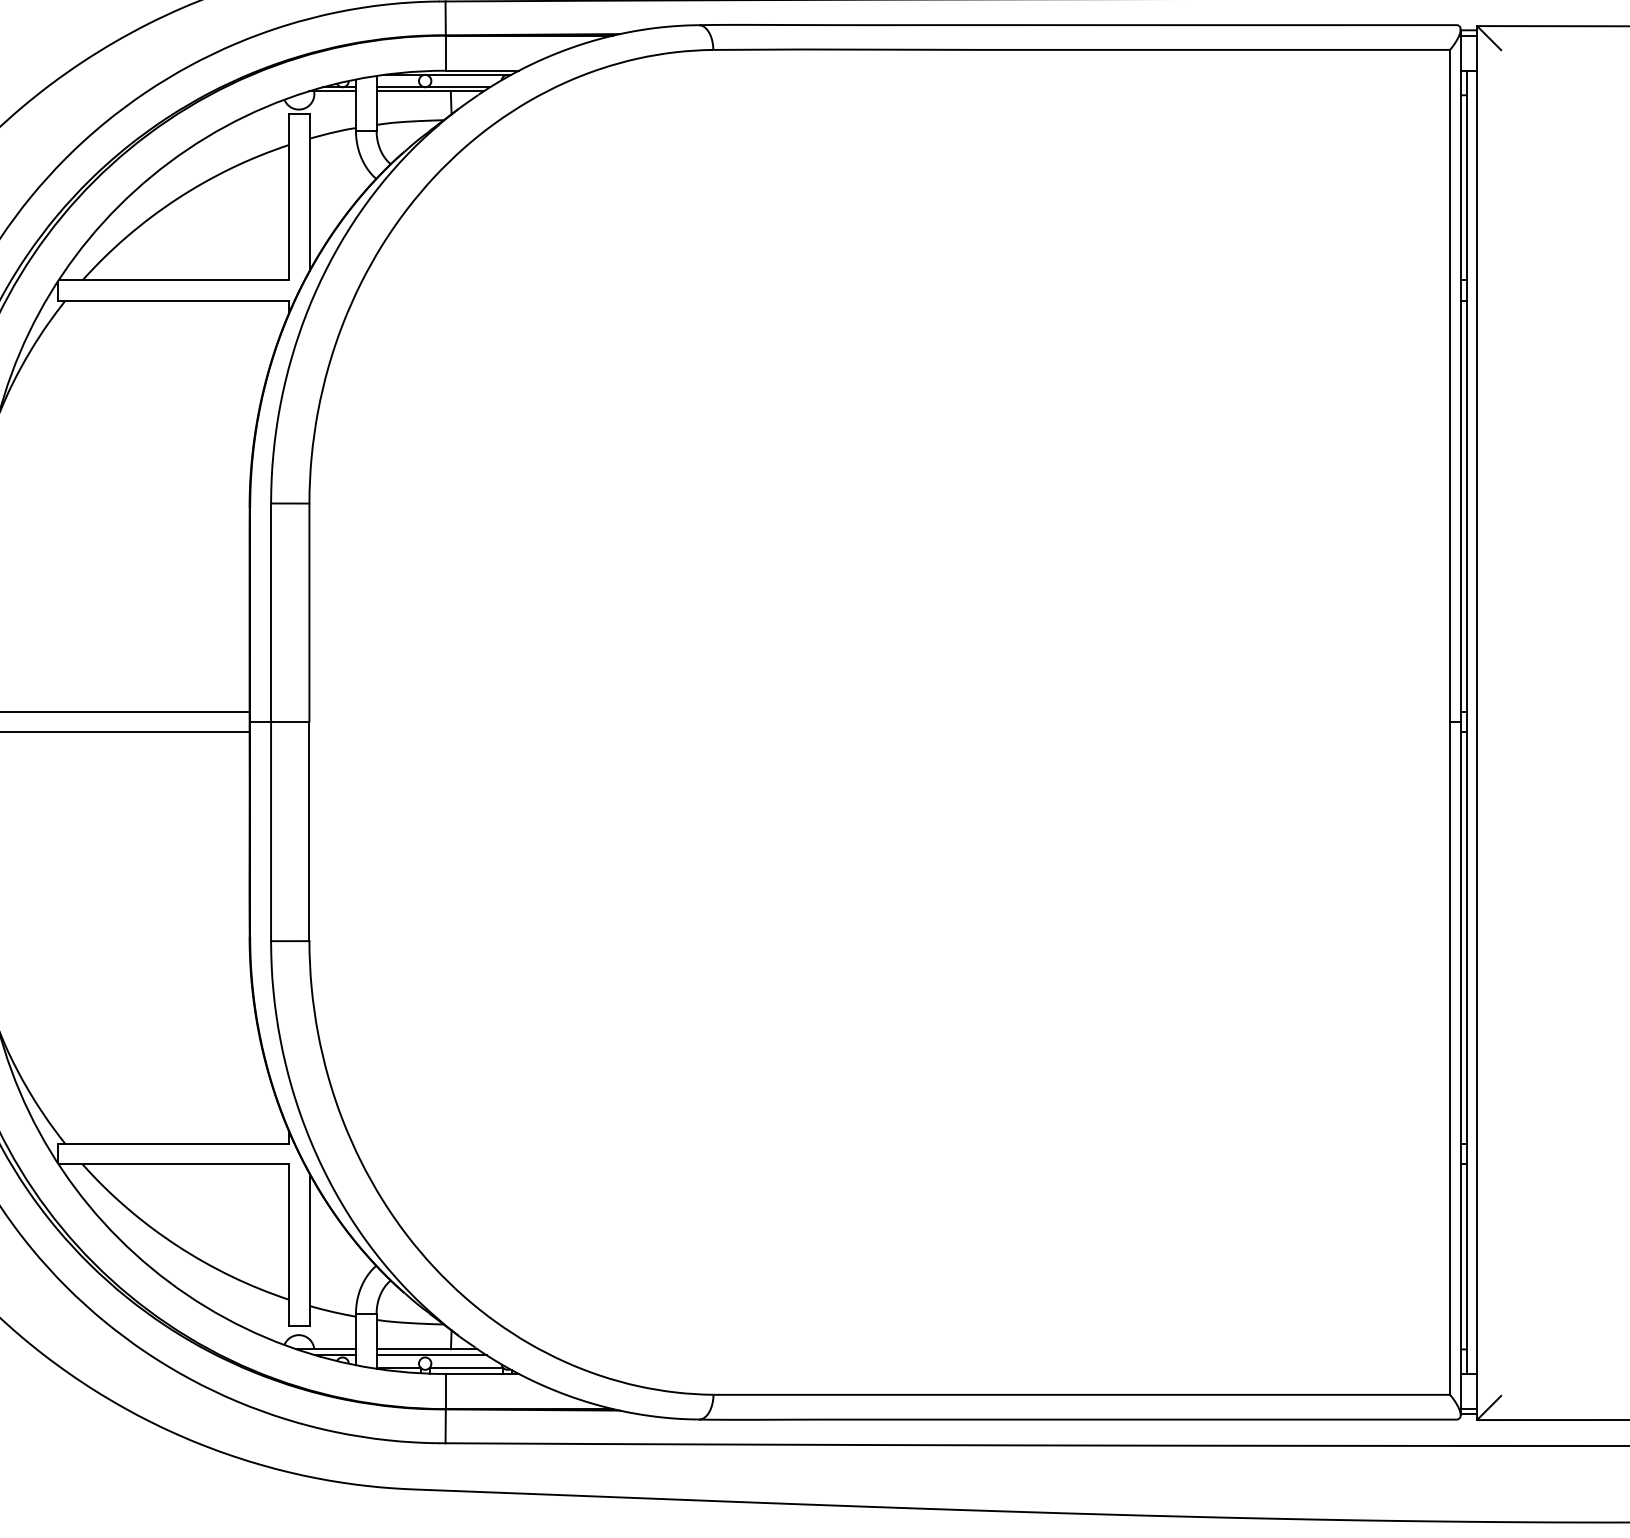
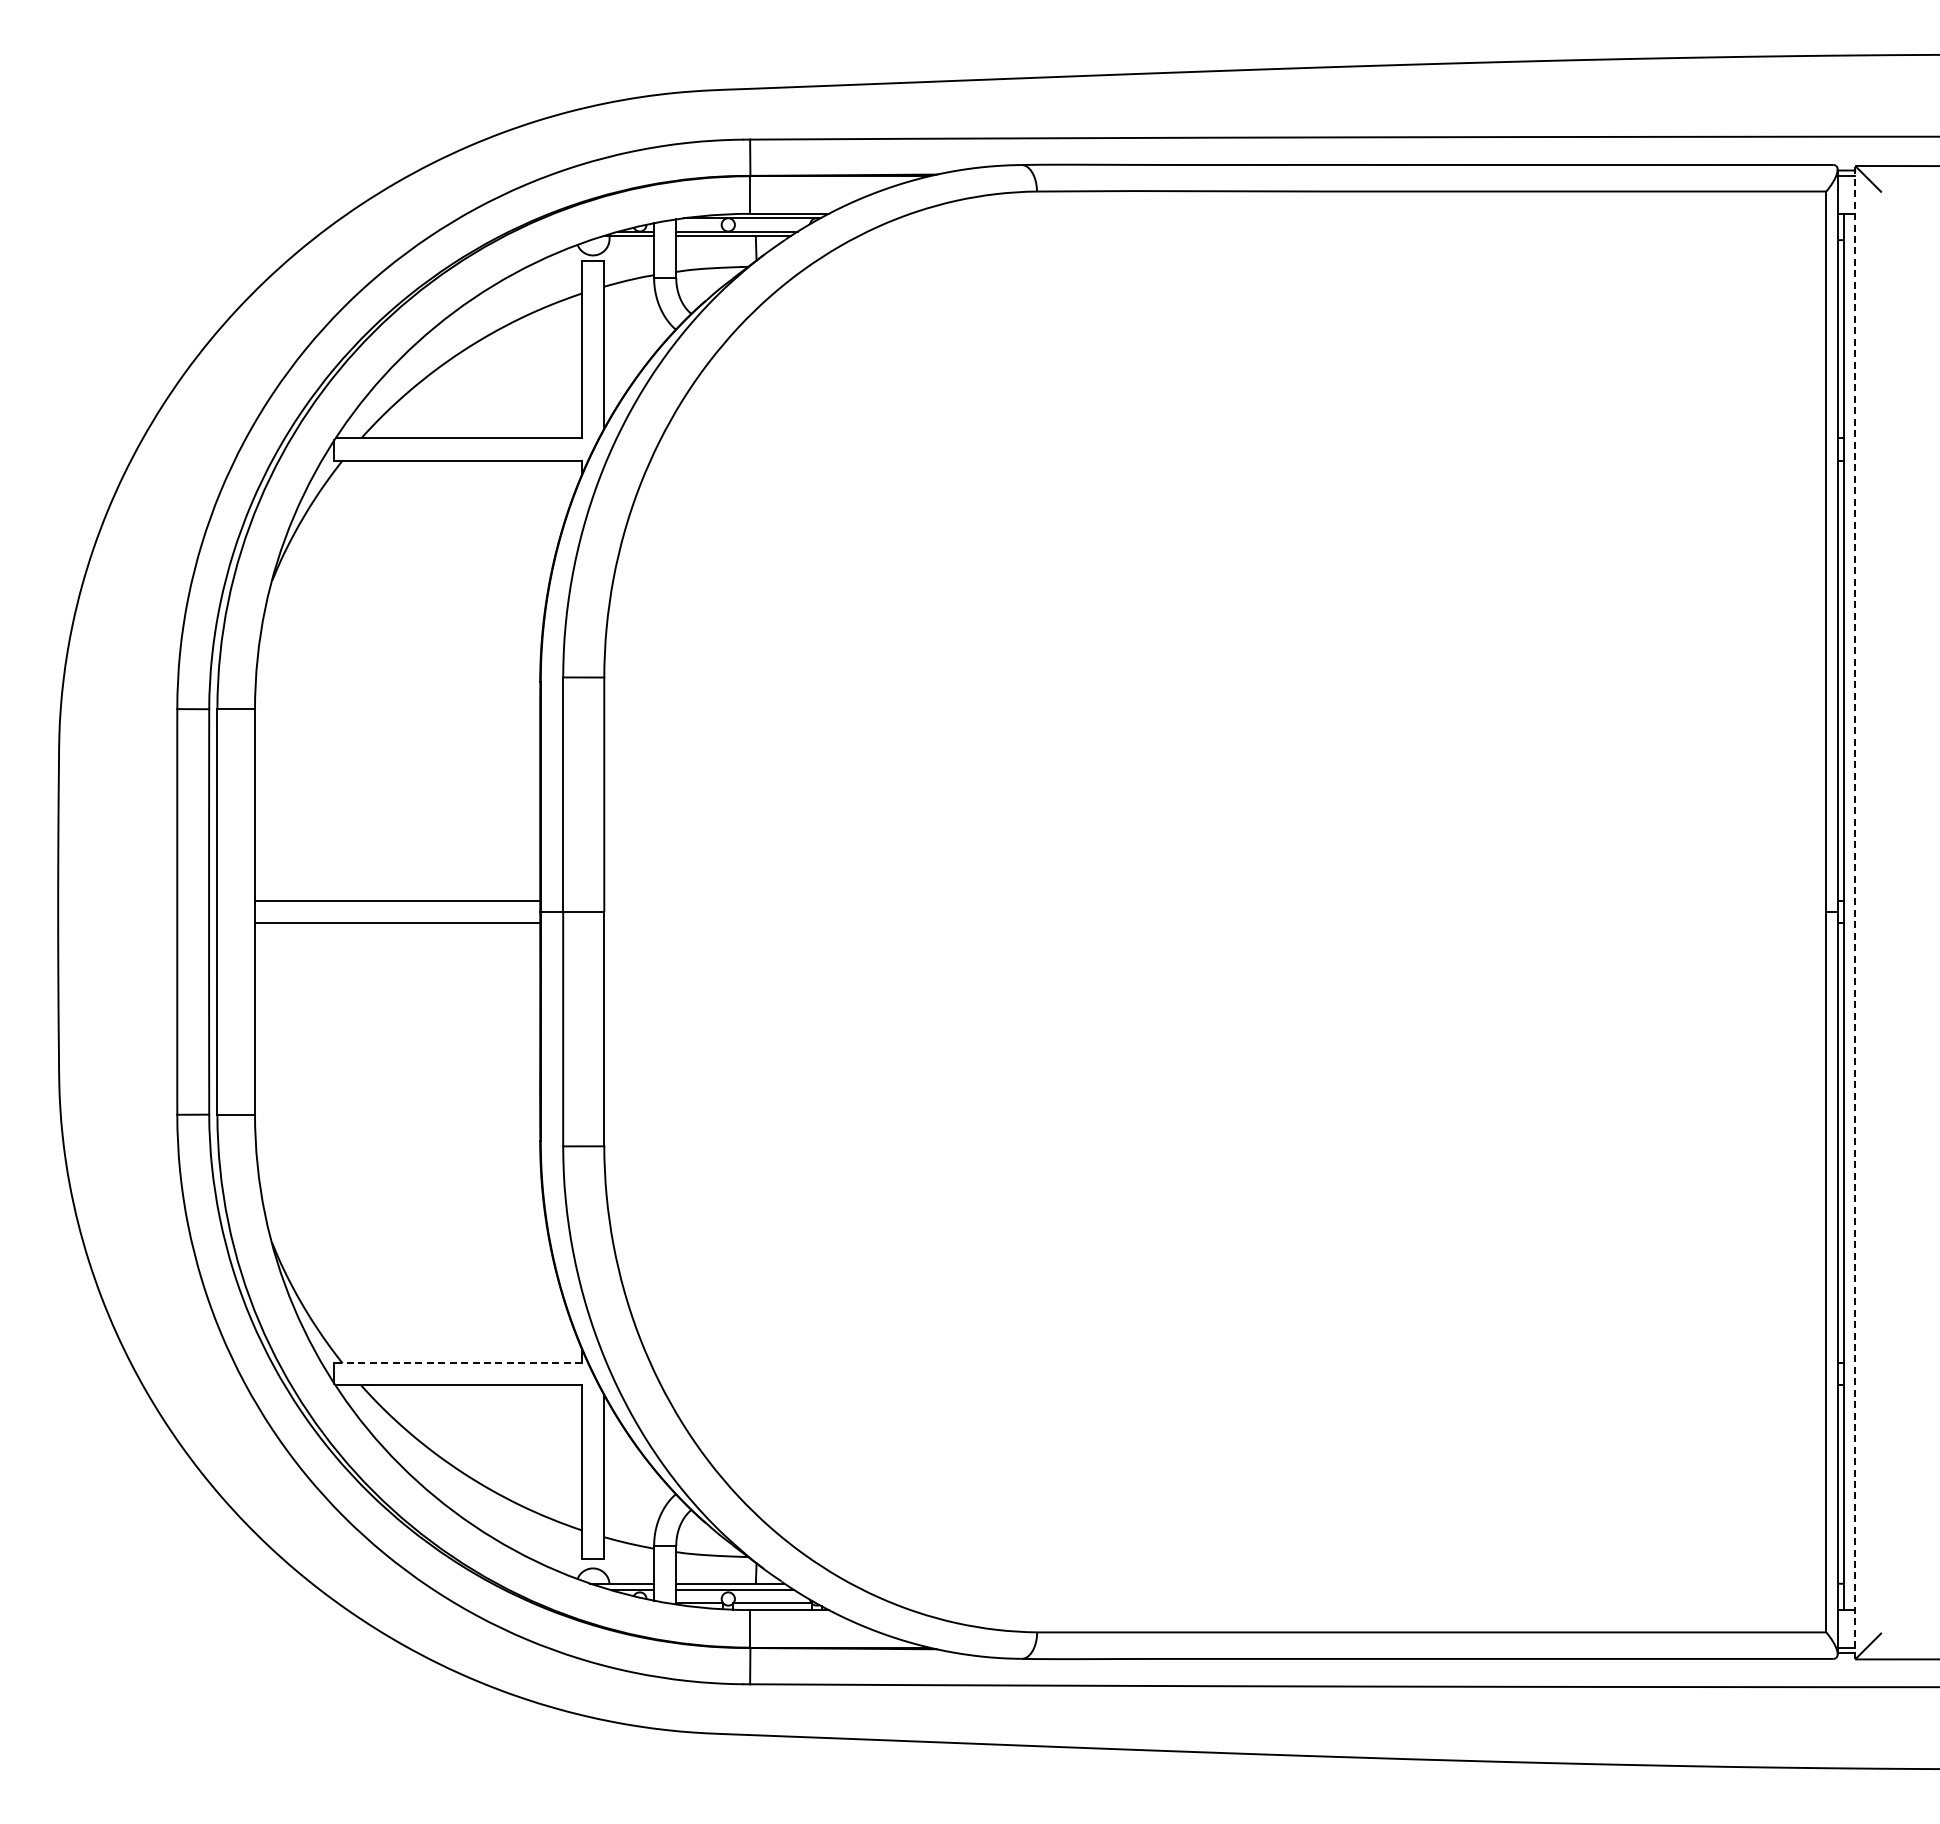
line: (1477, 722) -> (1855, 912), solid -> dashed
line: (173, 1143) -> (458, 1363), solid -> dashed

